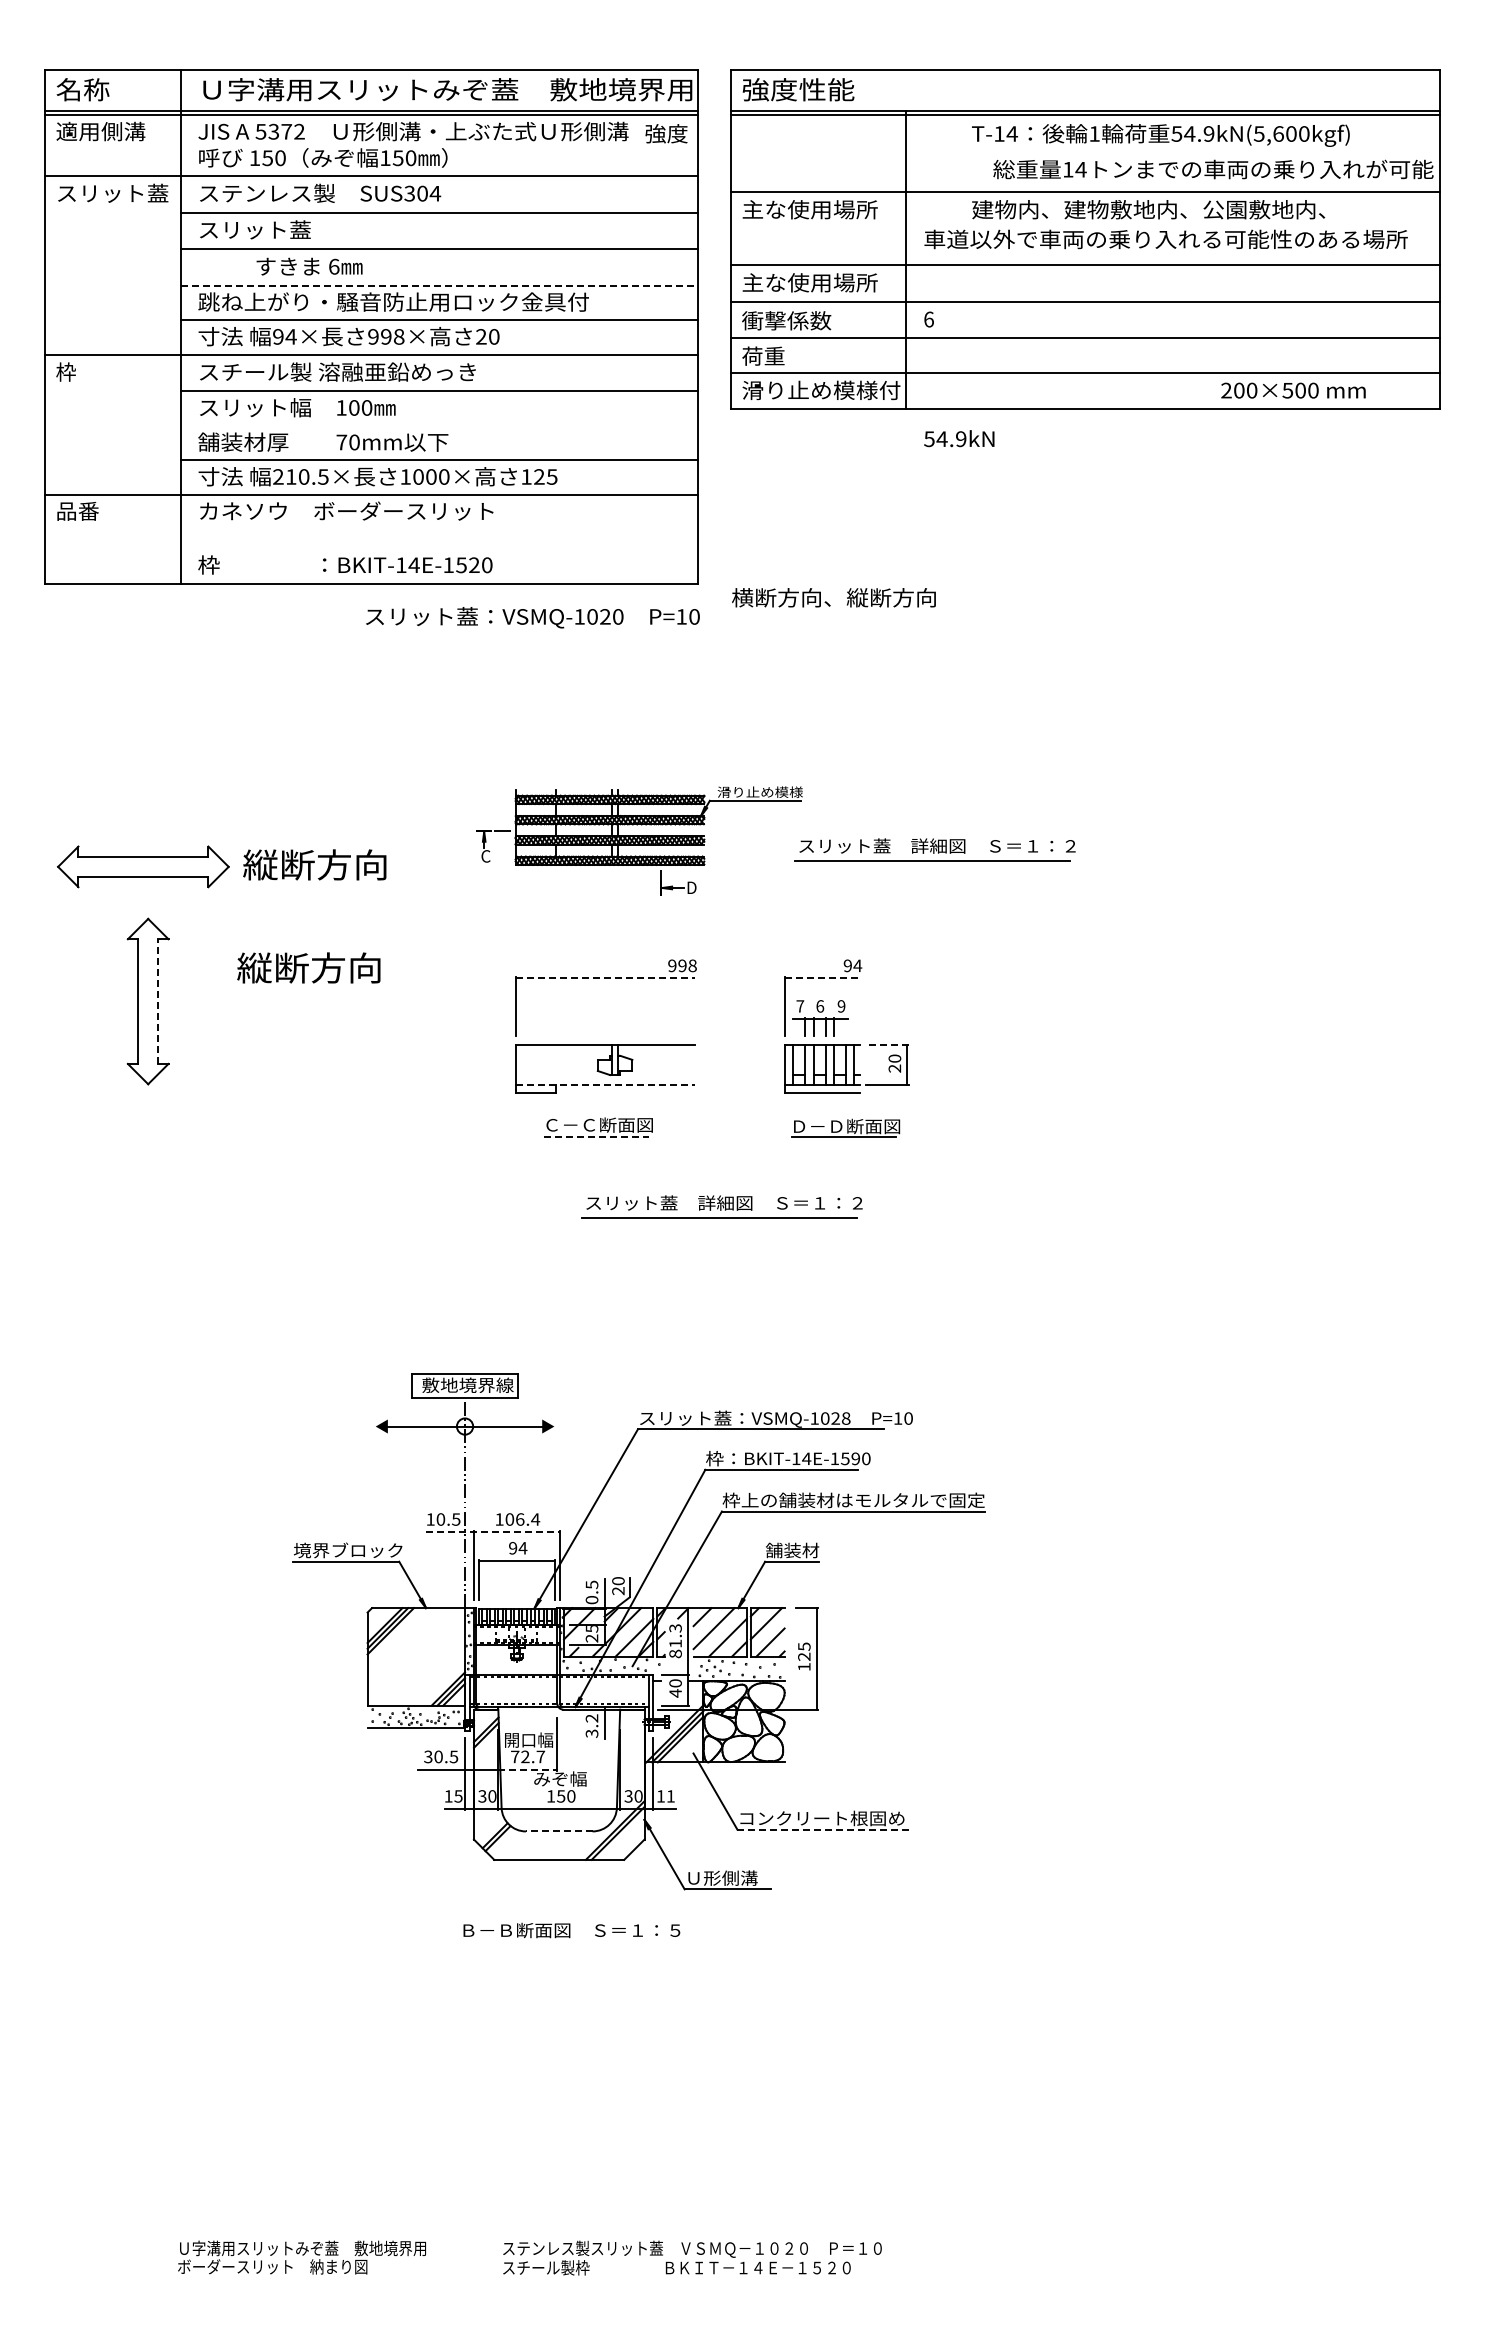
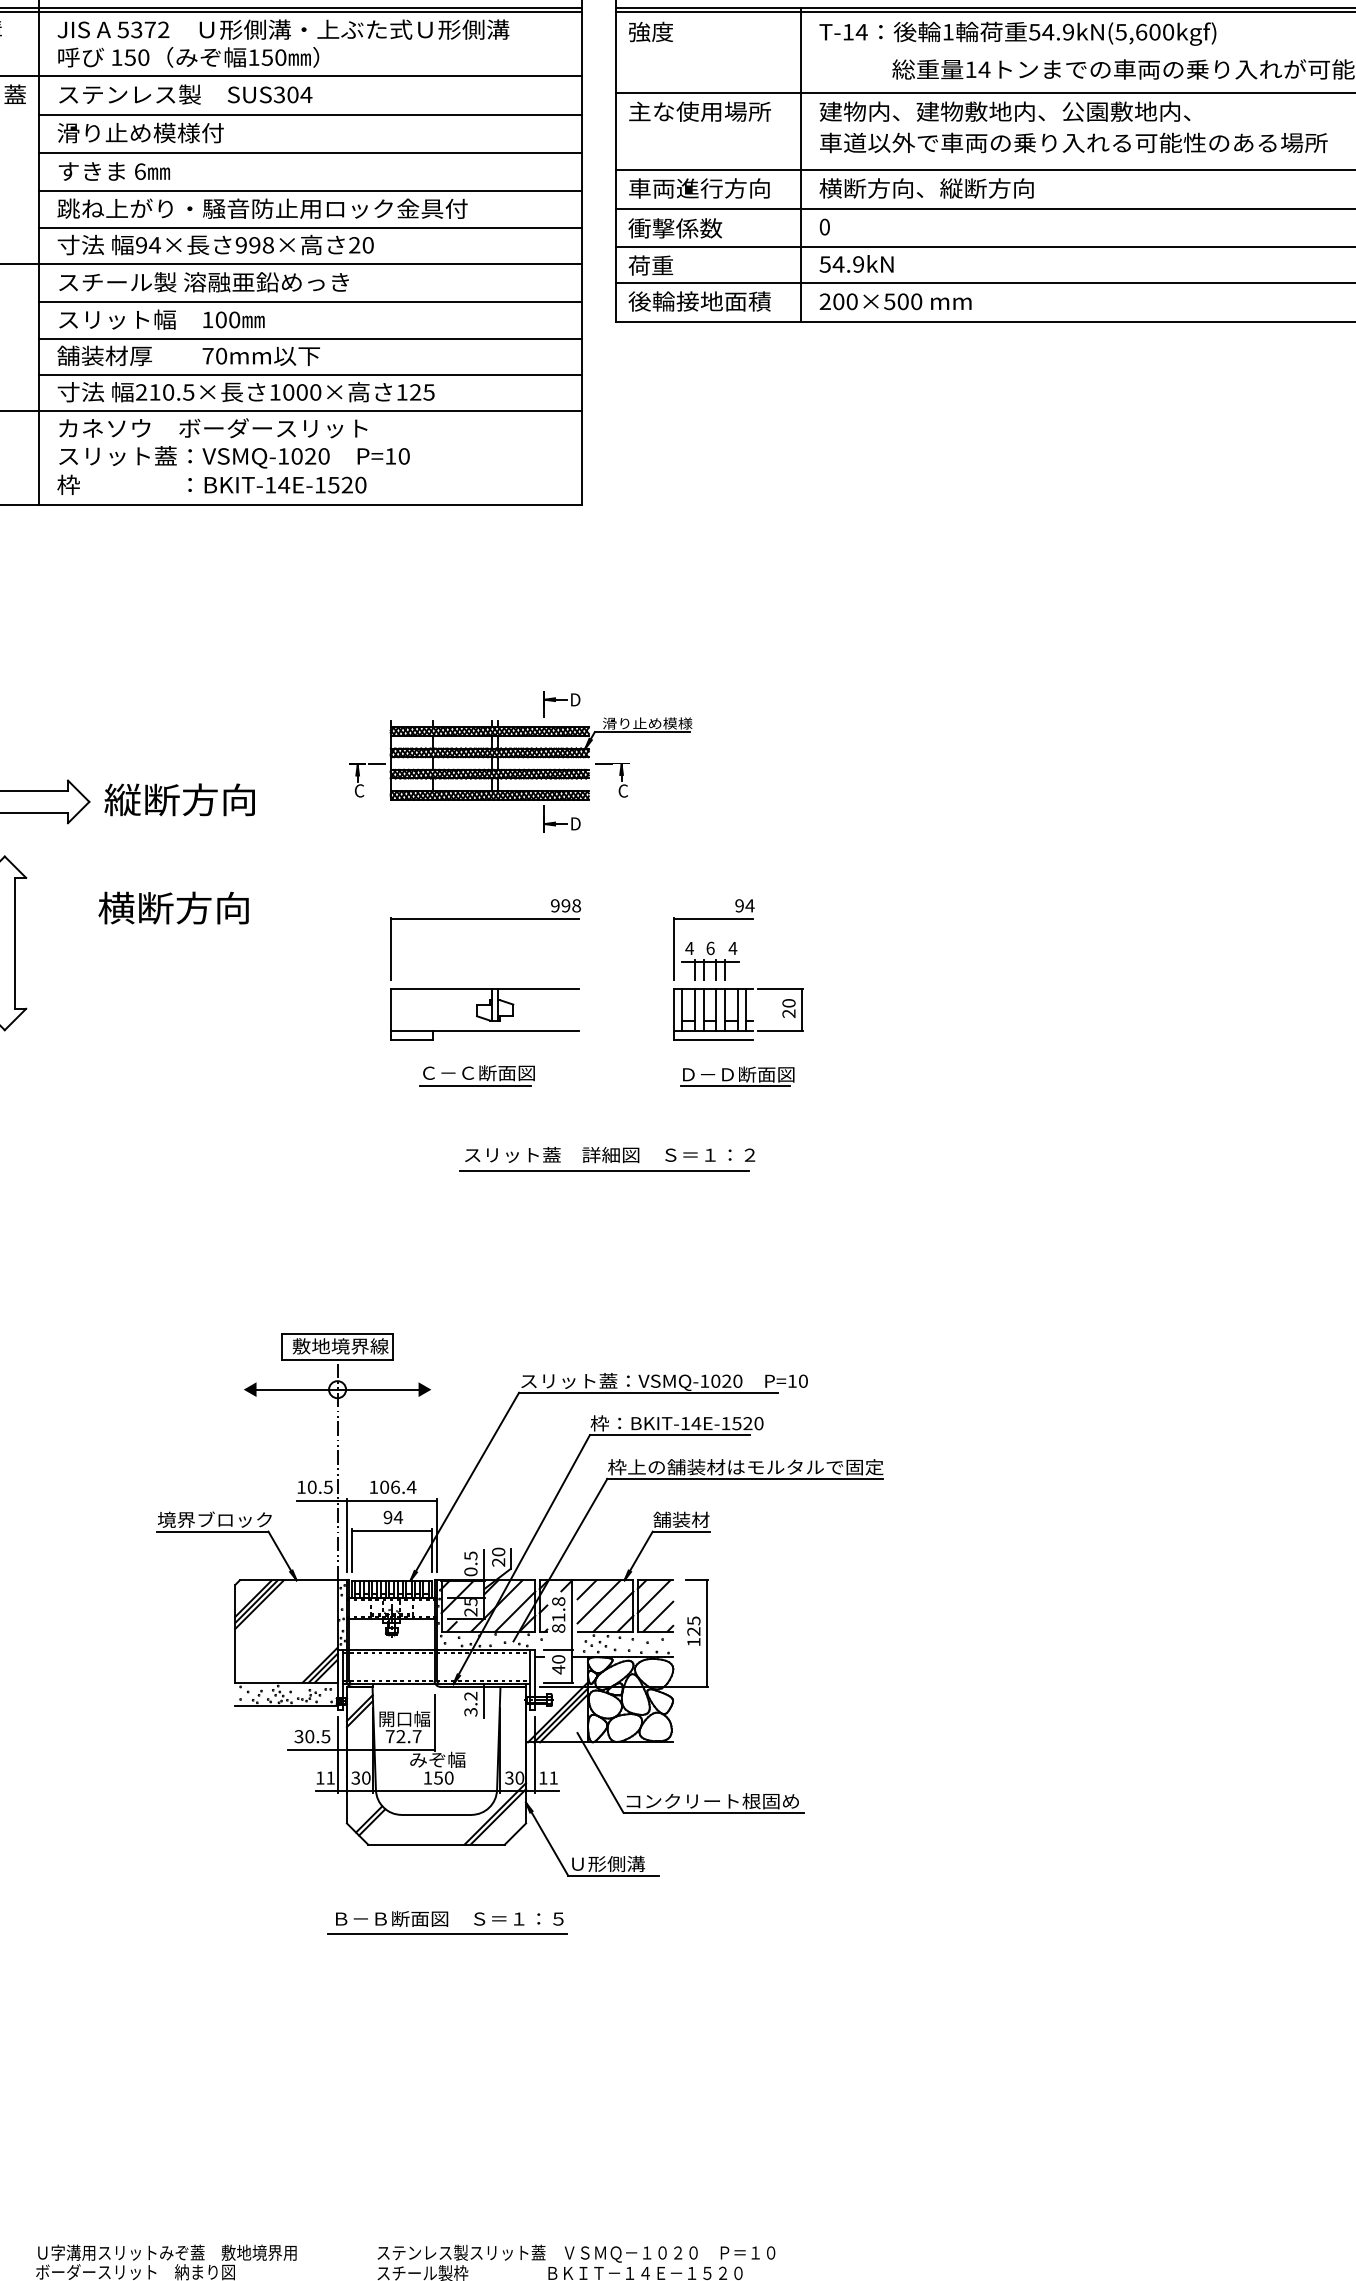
text: (666, 133) -> (650, 31), moved
text: (1160, 135) -> (1017, 33), moved
text: (1148, 209) -> (1004, 111), moved
text: (277, 229) -> (140, 132), スリット蓋 -> 滑り止め模様付
text: (309, 266) -> (114, 171), moved
text: (809, 282) -> (699, 188), 主な使用場所 -> 車両進行方向
line: (439, 285) -> (310, 191), dashed -> solid
text: (928, 319) -> (824, 227), 6 -> 0
text: (821, 390) -> (711, 301), 滑り止め模様付 -> 後輪接地面積
text: (1293, 390) -> (895, 301), moved
line: (439, 425) -> (310, 338), added
text: (959, 438) -> (856, 263), moved
text: (833, 597) -> (926, 188), moved
text: (532, 617) -> (234, 457), moved
part: (678, 773) -> (561, 703), added
part: (733, 841) -> (619, 775), added
part: (934, 849) -> (830, 783), removed
text: (254, 967) -> (116, 907), 縦断方向 -> 横断方向
line: (605, 978) -> (485, 919), dashed -> solid
line: (822, 978) -> (712, 919), dashed -> solid
line: (158, 1001) -> (15, 943), dashed -> solid
text: (800, 1006) -> (689, 948), 7 -> 4
text: (841, 1006) -> (732, 948), 9 -> 4
line: (886, 1044) -> (780, 988), dashed -> solid
line: (605, 1085) -> (485, 1031), dashed -> solid
line: (596, 1137) -> (475, 1086), dashed -> solid
text: (846, 1418) -> (738, 1381), VSMQ-1028 -> VSMQ-1020
text: (855, 1459) -> (747, 1424), BKIT-14E-1590 -> BKIT-14E-1520
line: (493, 1532) -> (367, 1500), dashed -> solid
text: (675, 1628) -> (558, 1601), 81.3 -> 81.8
line: (527, 1769) -> (403, 1749), dashed -> solid
text: (458, 1796) -> (330, 1778), 15 -> 11
line: (823, 1829) -> (714, 1812), dashed -> solid
line: (558, 1831) -> (435, 1814), dashed -> solid
line: (569, 1944) -> (447, 1933), added

